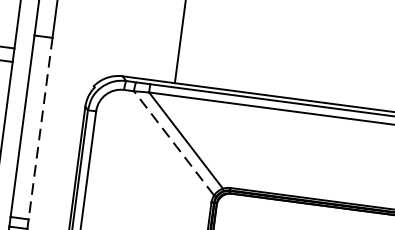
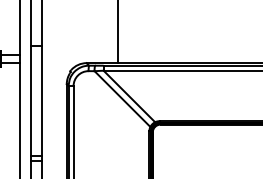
line: (40, 128) -> (41, 100), dashed -> solid
line: (174, 142) -> (122, 98), dashed -> solid

